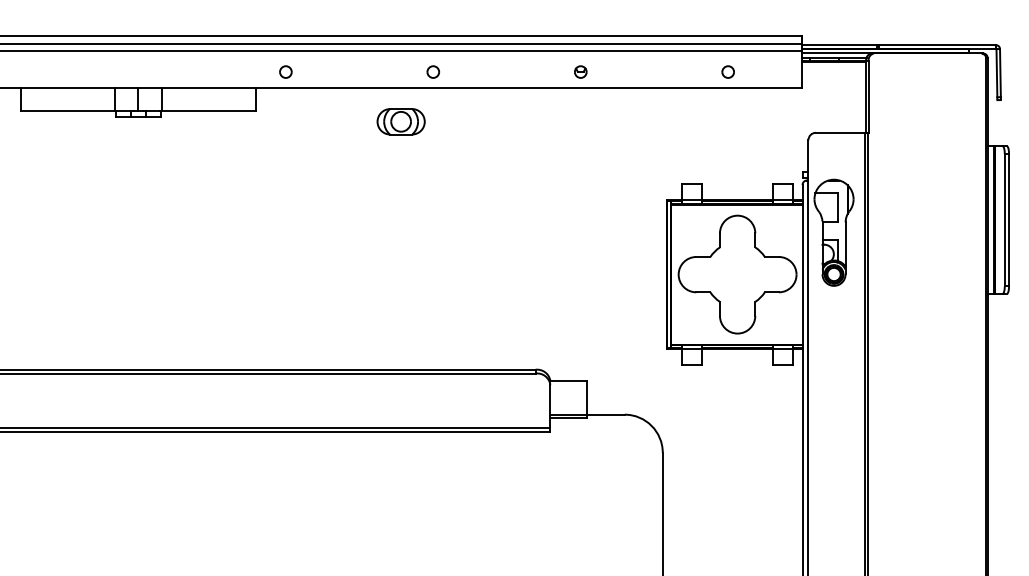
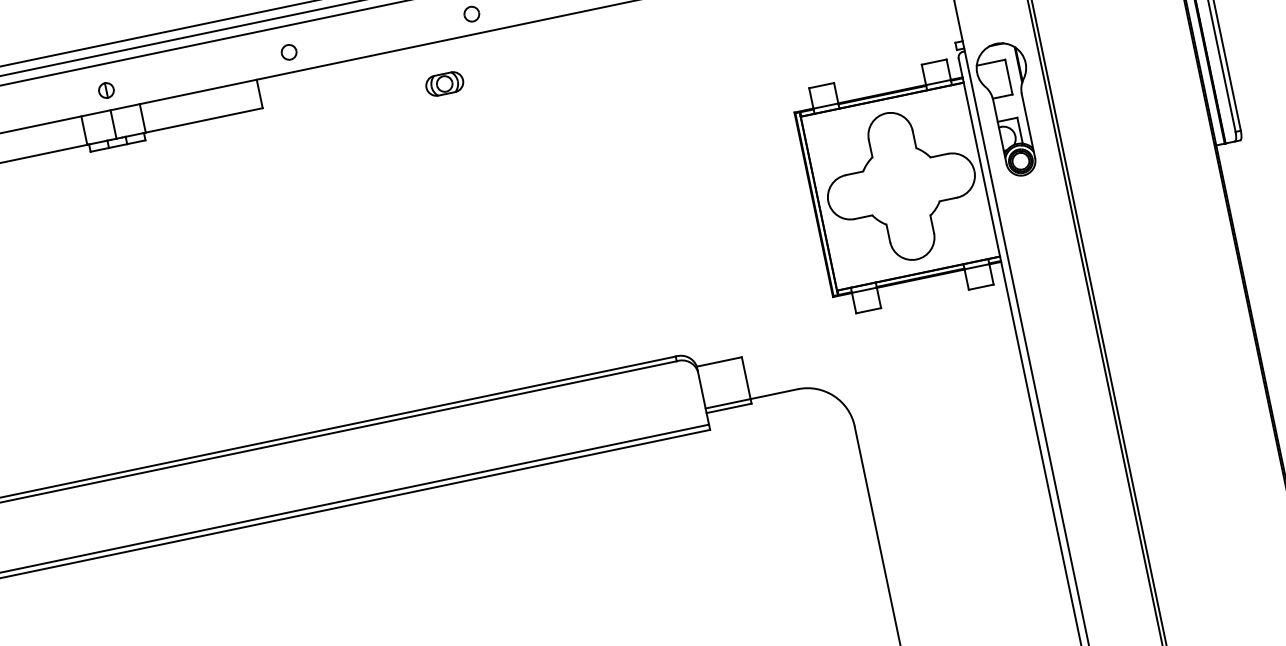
part: (138, 71) -> (106, 89), added
part: (400, 121) -> (443, 83), size x0.62

